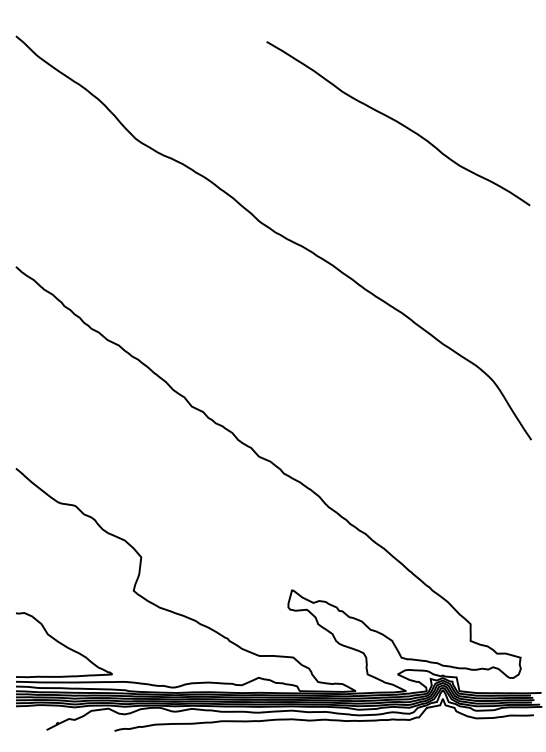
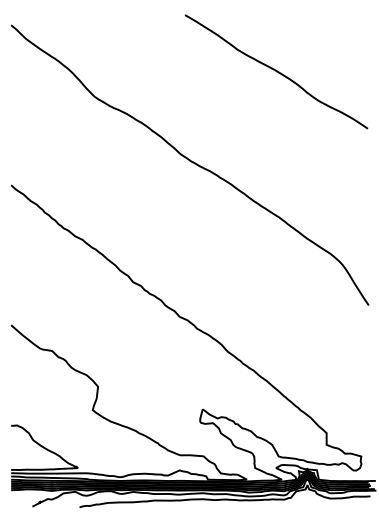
curve: (398, 123) -> (276, 71), moved

